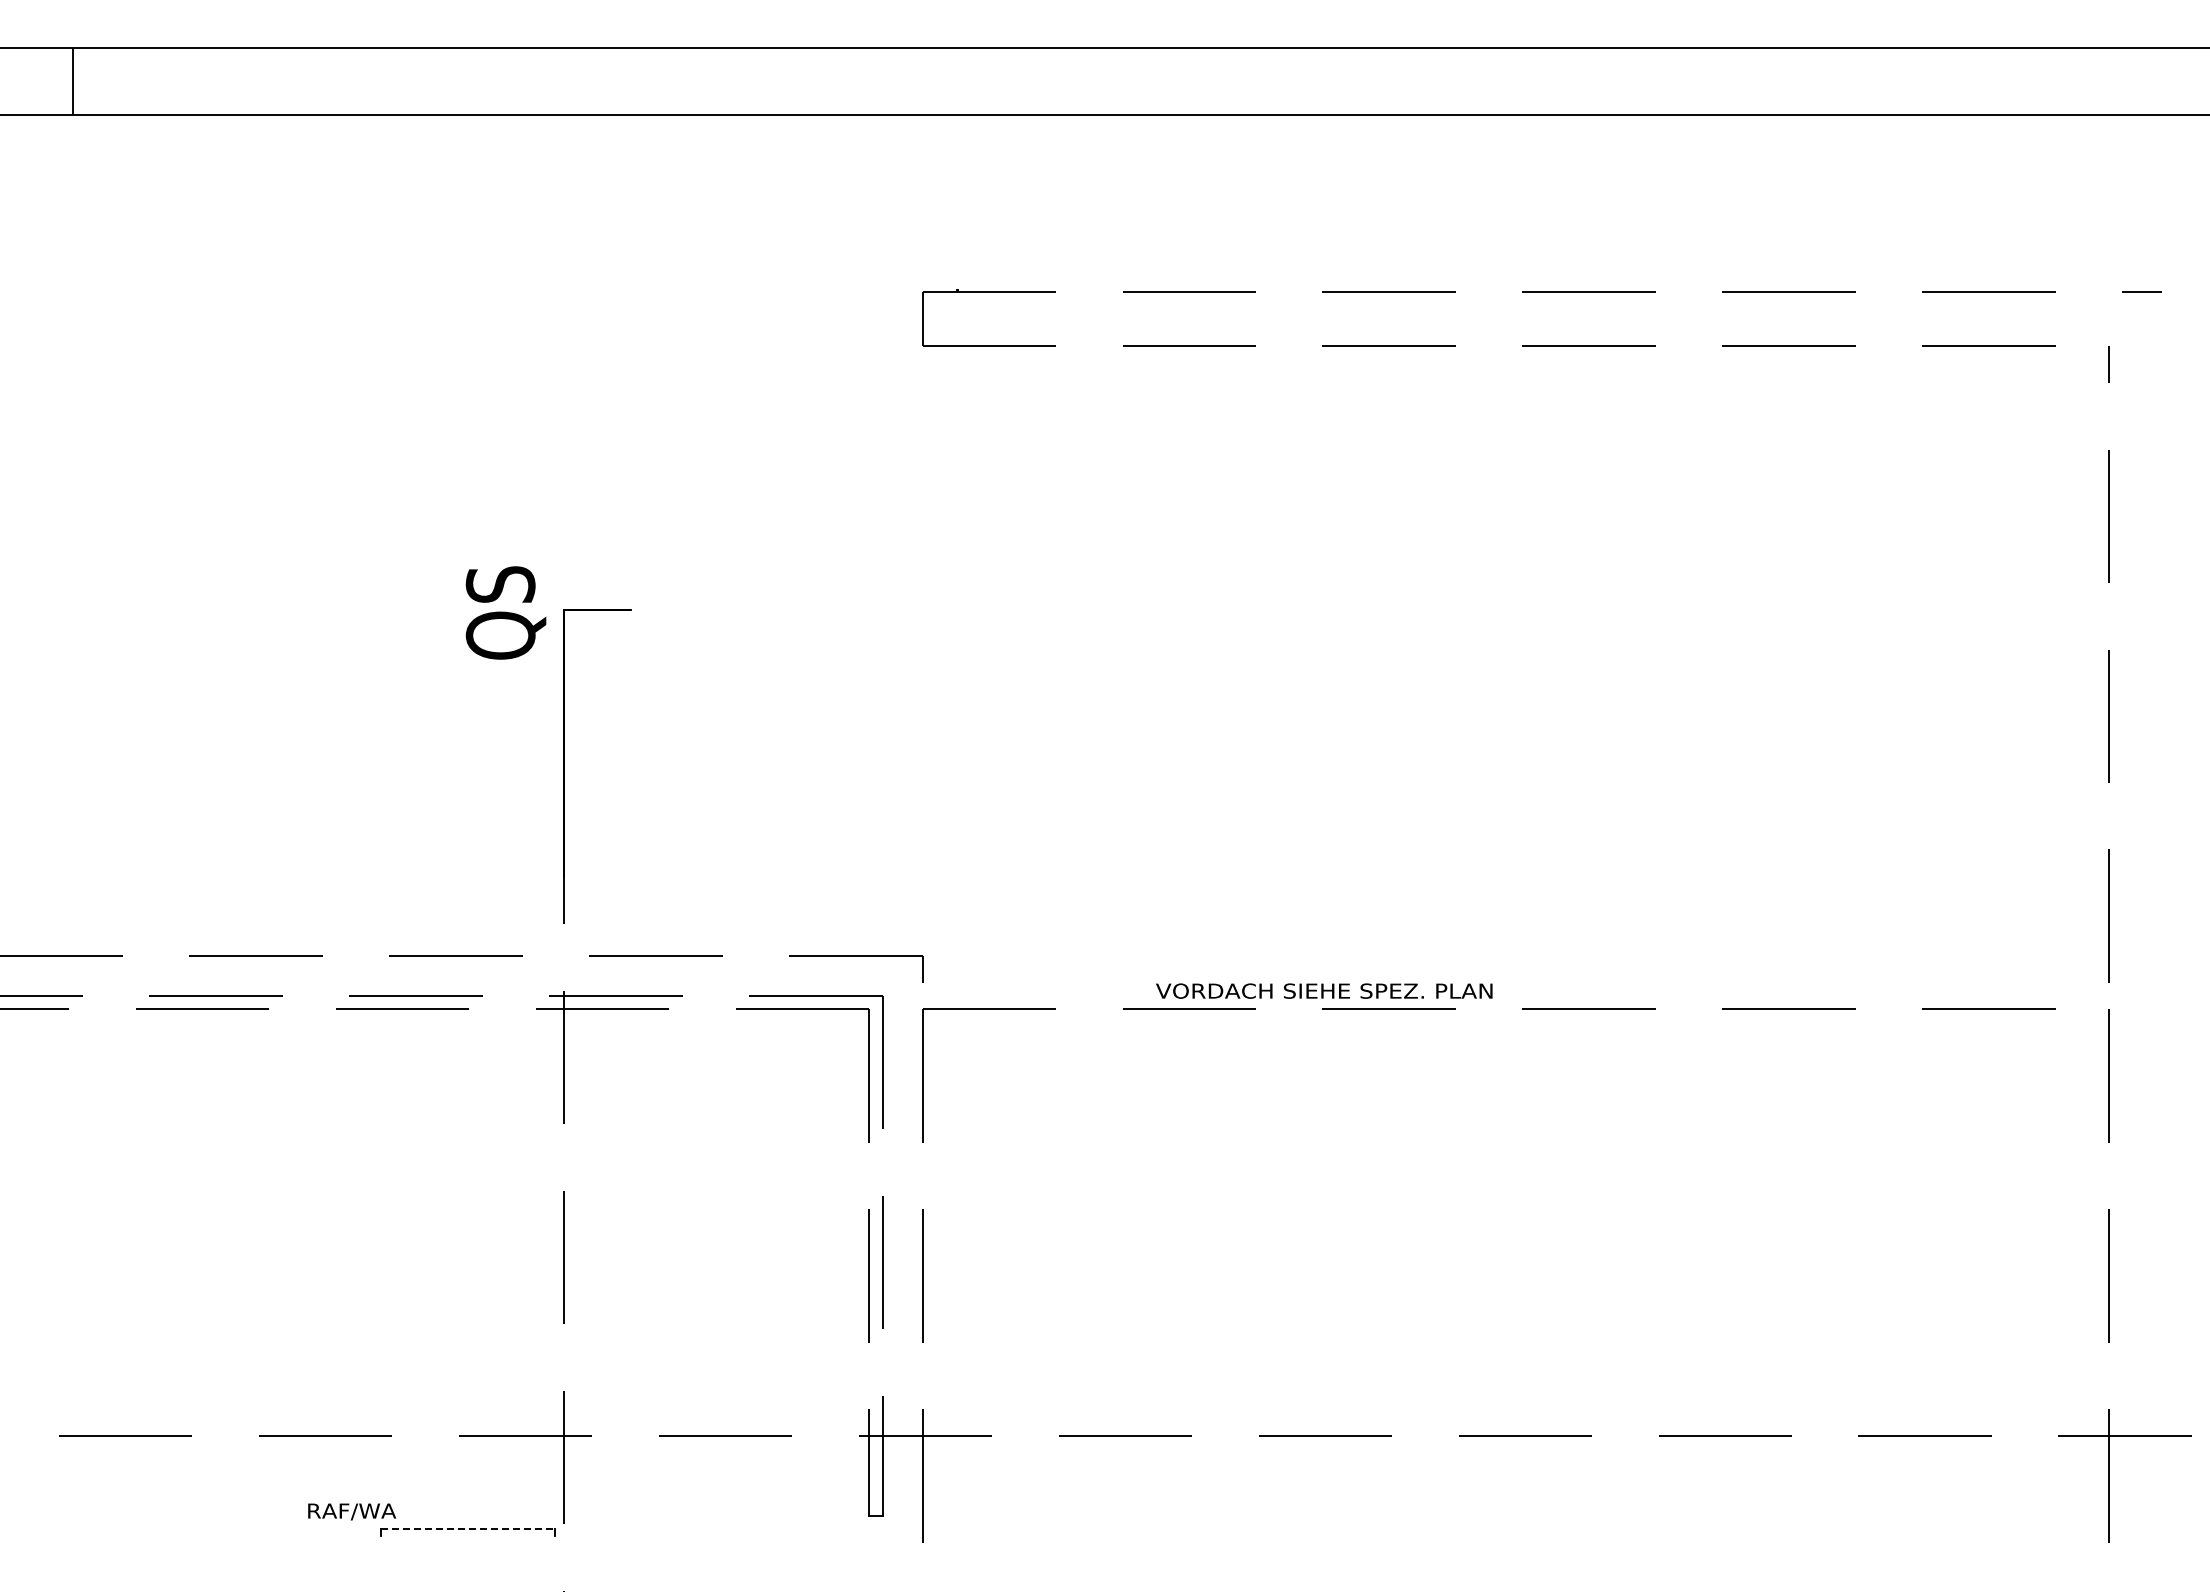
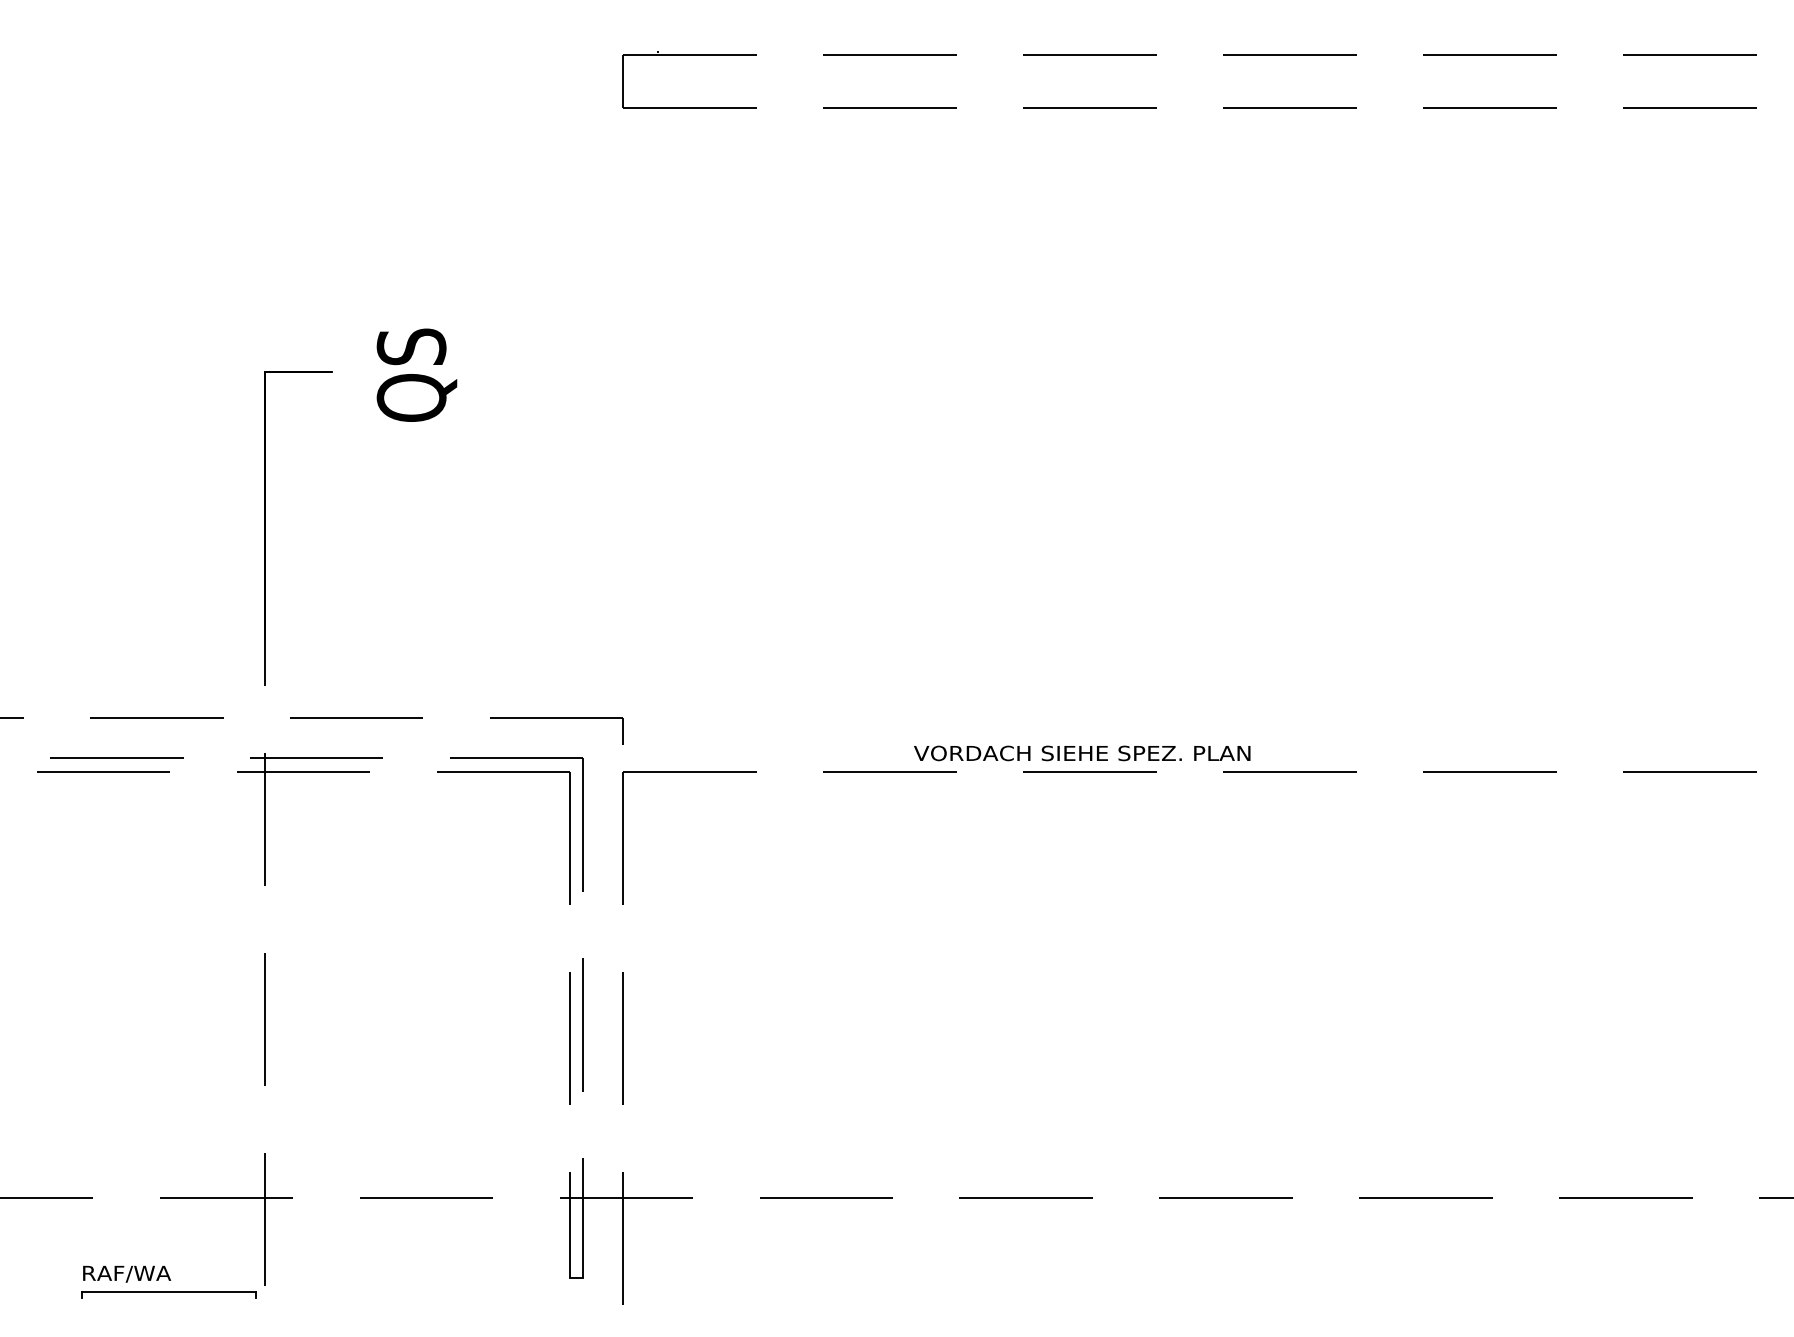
text: (505, 612) -> (416, 374), moved
text: (1324, 990) -> (1082, 752), moved
text: (352, 1511) -> (127, 1273), moved
line: (467, 1529) -> (168, 1291), dashed -> solid

